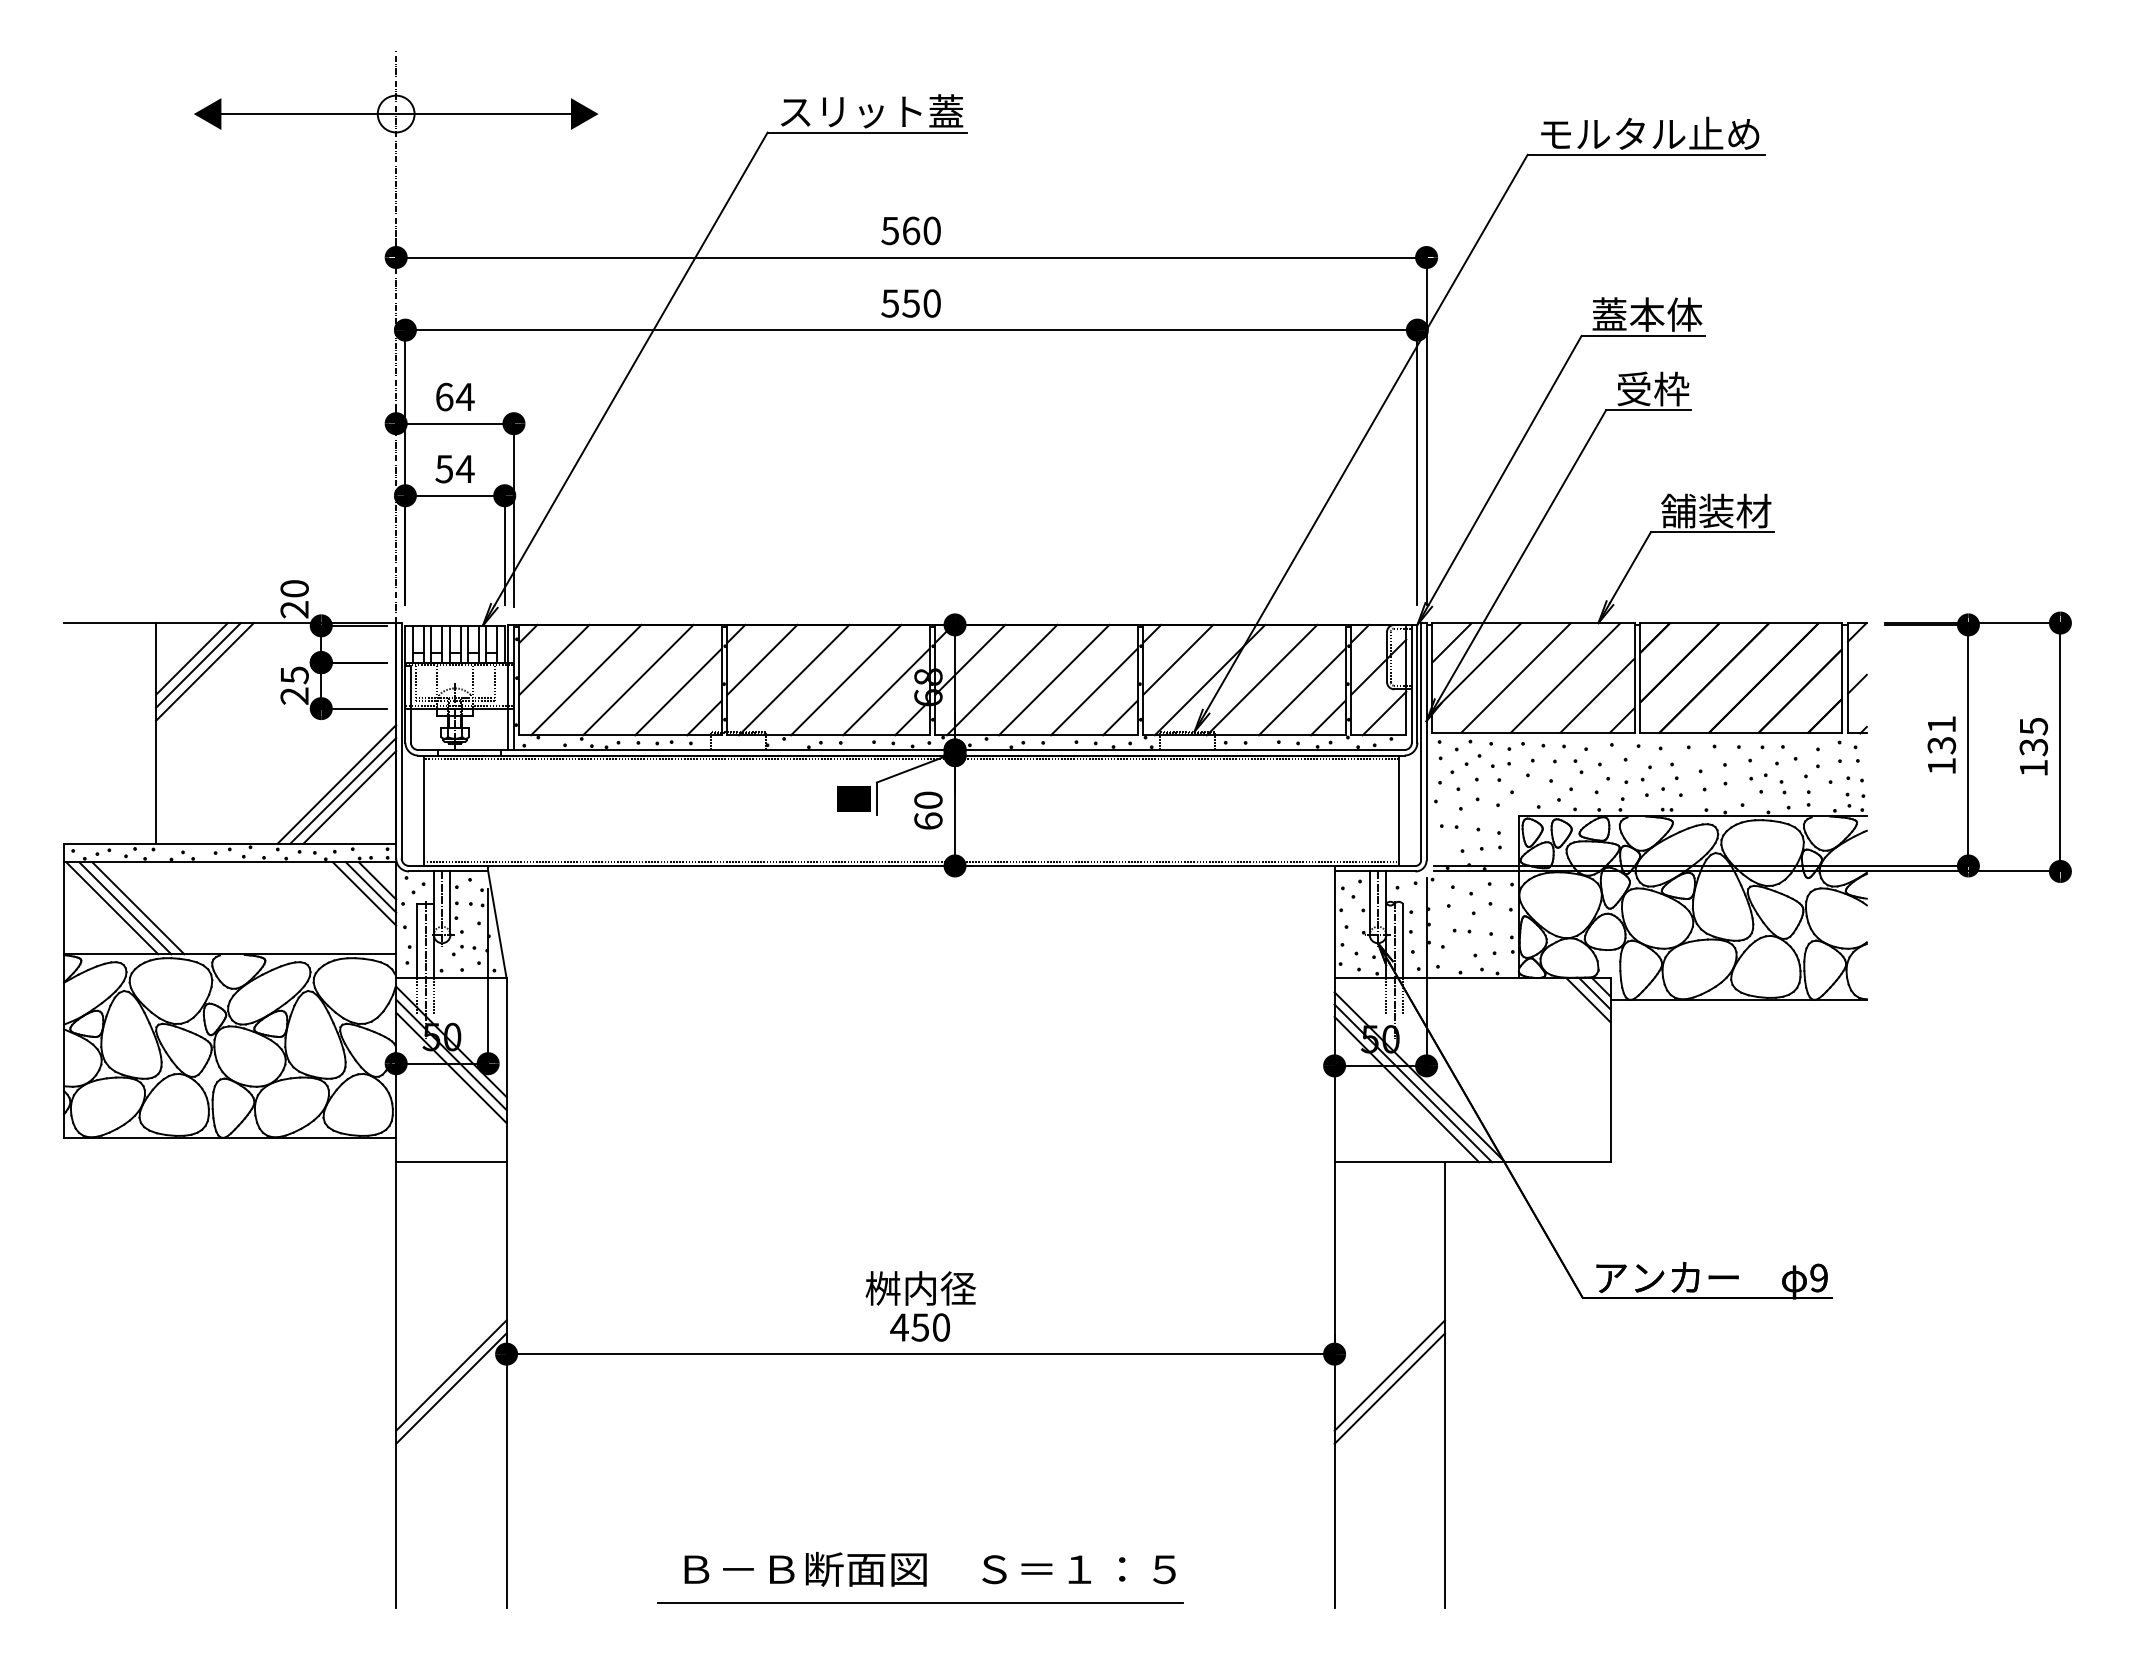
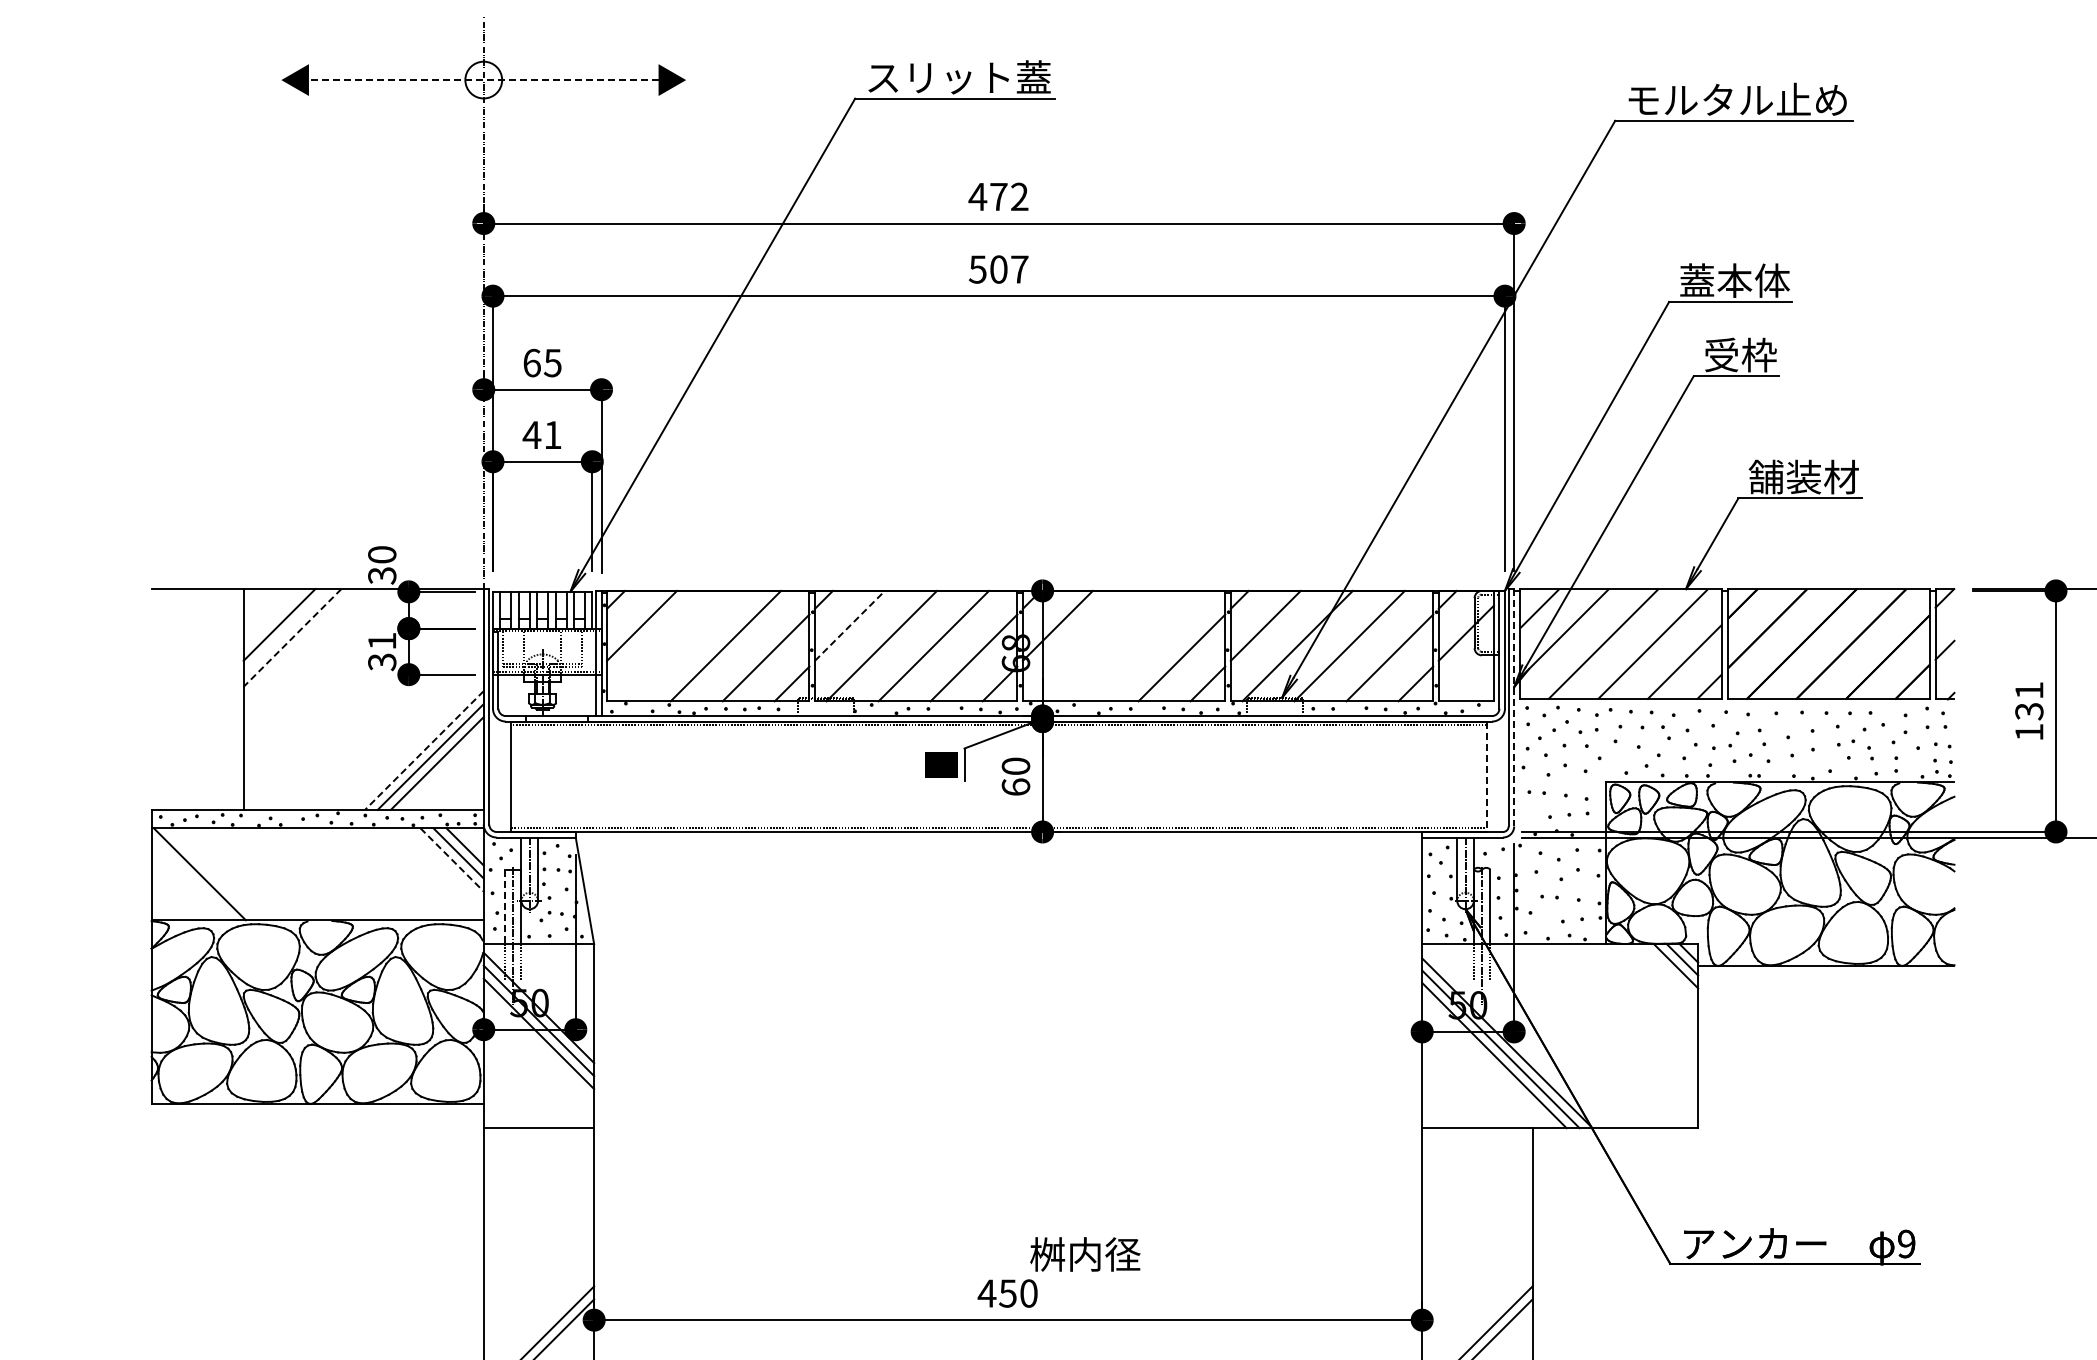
line: (396, 114) -> (484, 80), solid -> dashed
text: (910, 230) -> (998, 196), 560 -> 472
text: (921, 303) -> (1009, 269), 550 -> 507
text: (464, 397) -> (552, 363), 64 -> 65
text: (454, 469) -> (542, 435), 54 -> 41
text: (294, 609) -> (382, 575), 20 -> 30
line: (762, 659) -> (850, 625), solid -> dashed
line: (198, 665) -> (286, 631), removed
line: (204, 672) -> (292, 638), solid -> dashed
line: (586, 679) -> (674, 645), removed
line: (1001, 679) -> (1089, 645), removed
line: (1053, 679) -> (1141, 645), removed
text: (294, 685) -> (382, 651), 25 -> 31
line: (1384, 713) -> (1472, 679), removed
line: (1426, 741) -> (1514, 707), solid -> dashed
line: (336, 784) -> (424, 750), solid -> dashed
line: (1399, 811) -> (1487, 777), solid -> dashed
line: (364, 893) -> (452, 859), solid -> dashed
line: (125, 908) -> (213, 874), removed
line: (138, 908) -> (226, 874), removed
line: (417, 941) -> (505, 907), solid -> dashed
text: (920, 1288) -> (1085, 1254), moved

